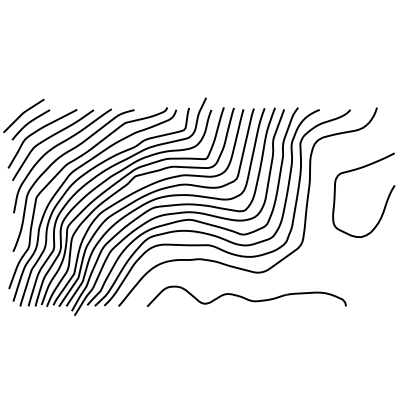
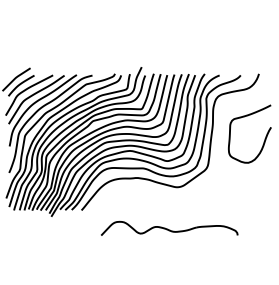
part: (246, 294) -> (169, 227), moved

